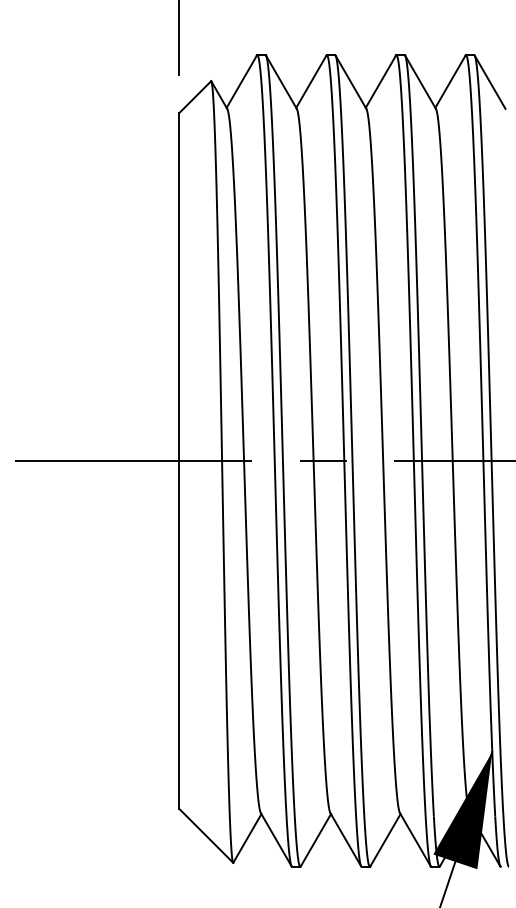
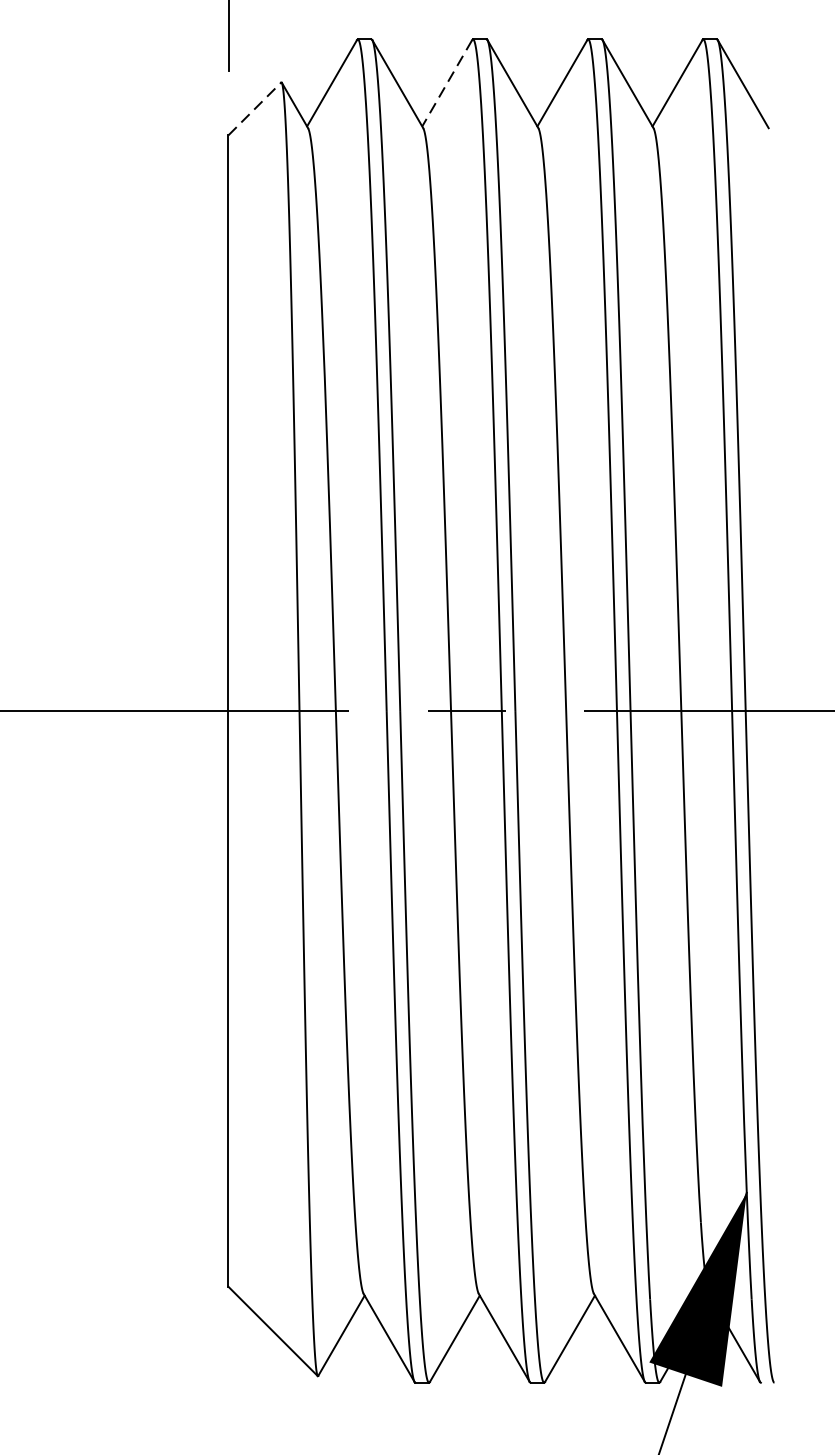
line: (311, 82) -> (447, 84), solid -> dashed
line: (195, 97) -> (255, 109), solid -> dashed

